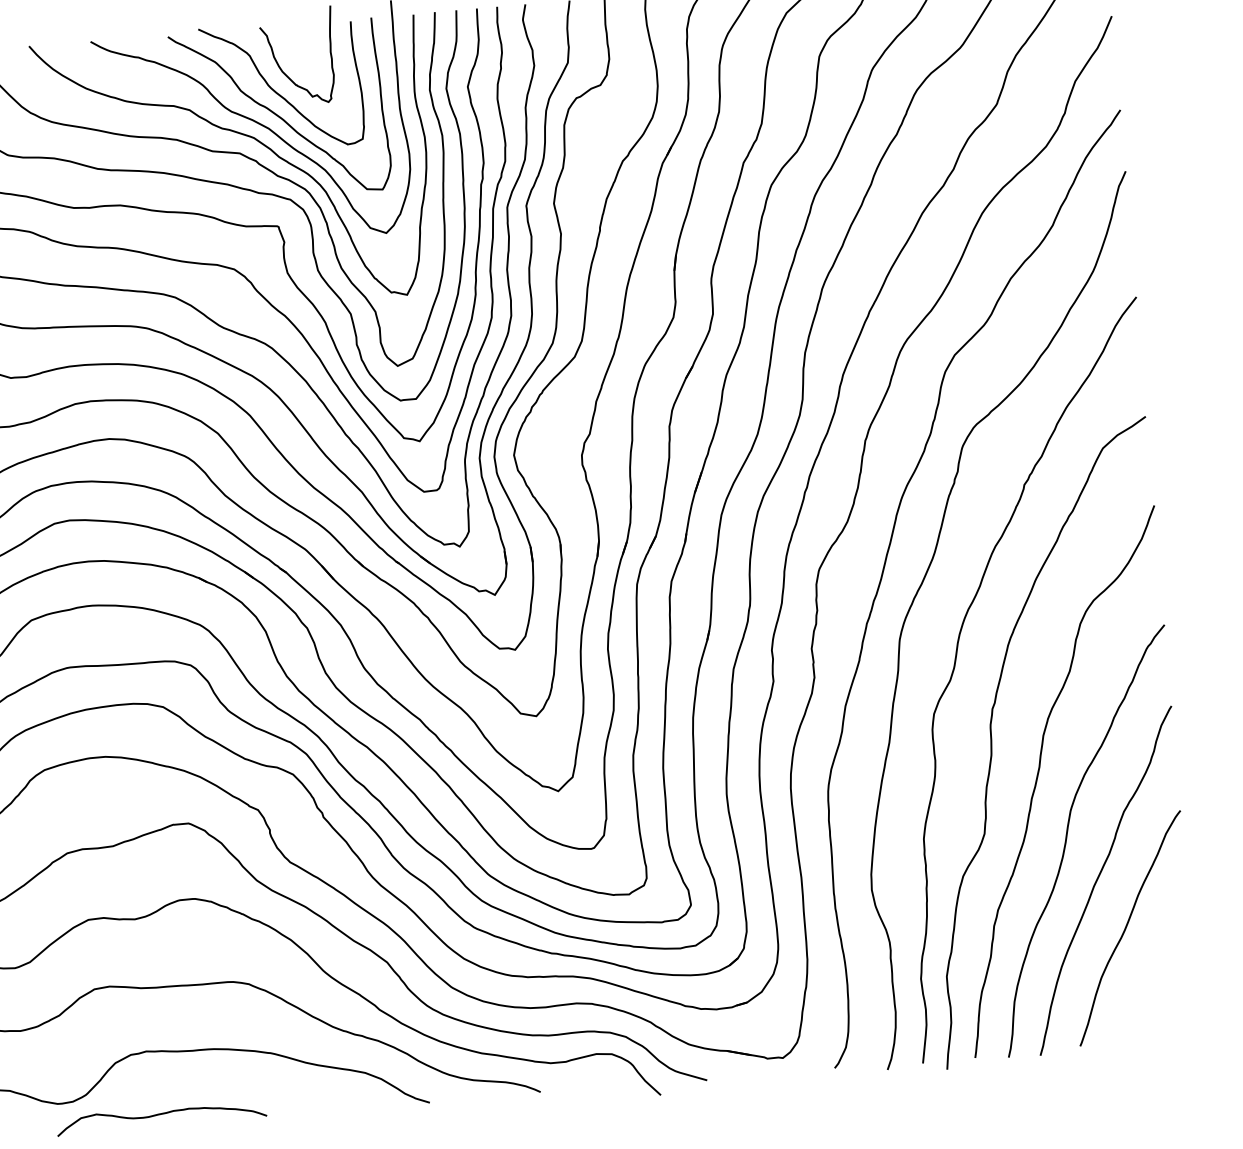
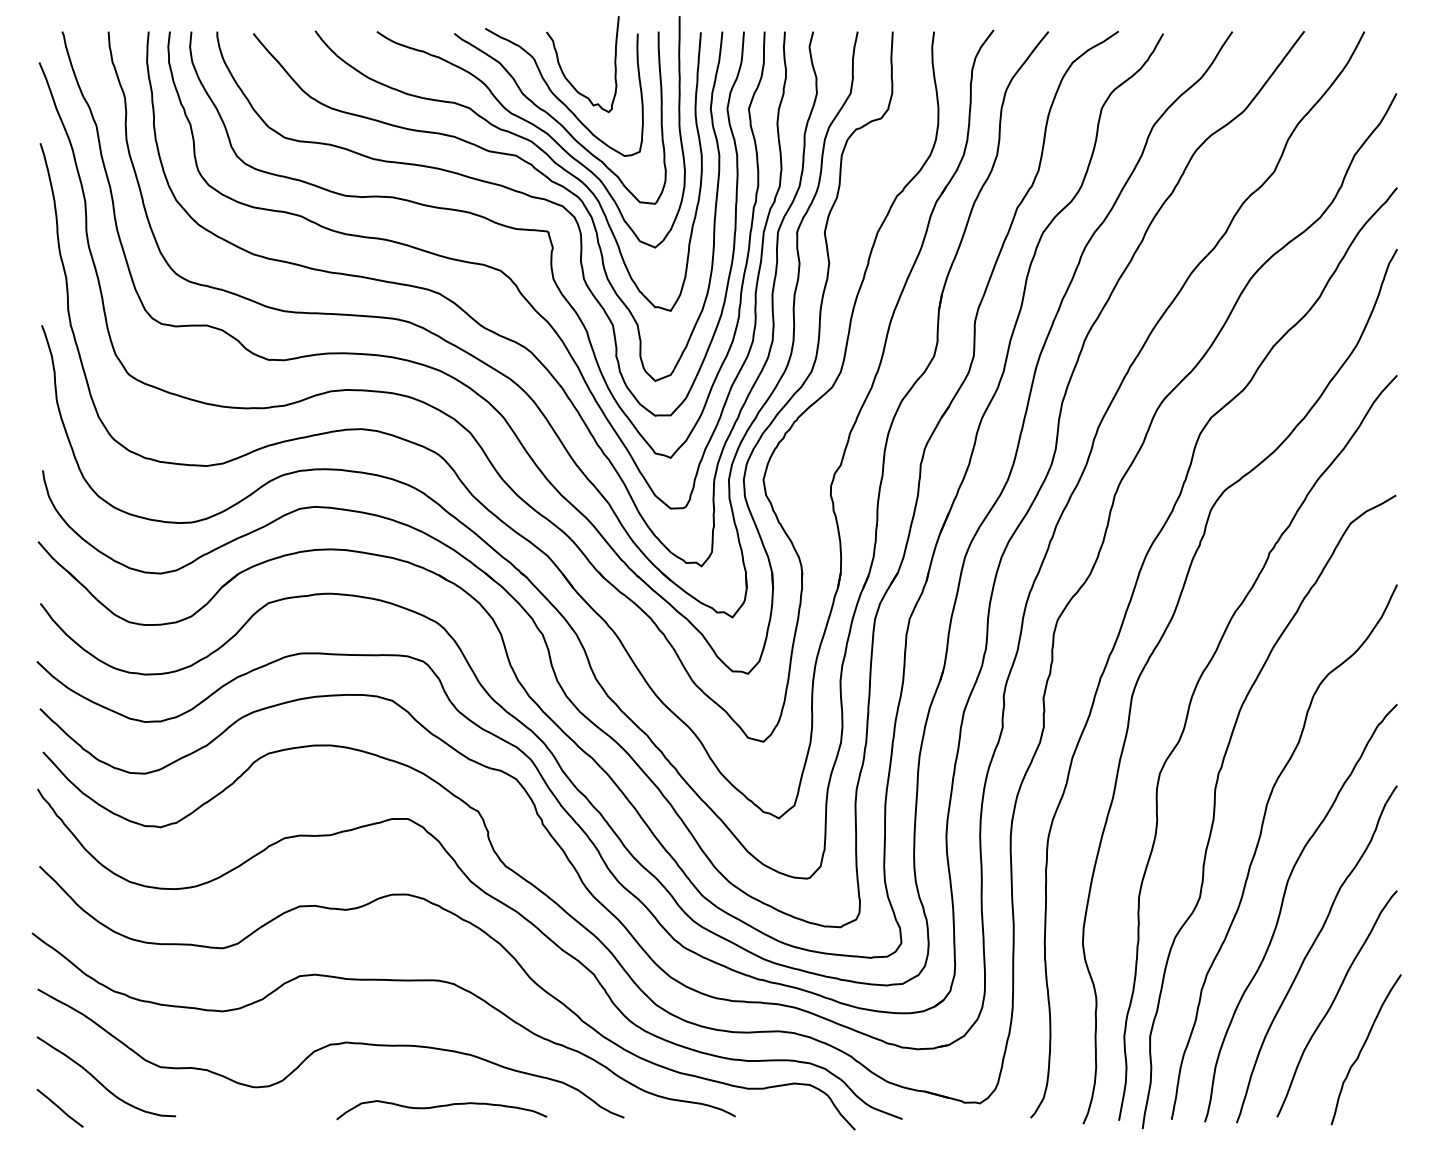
curve: (1160, 970) -> (1363, 1048), added
curve: (160, 1115) -> (440, 1107), moved

